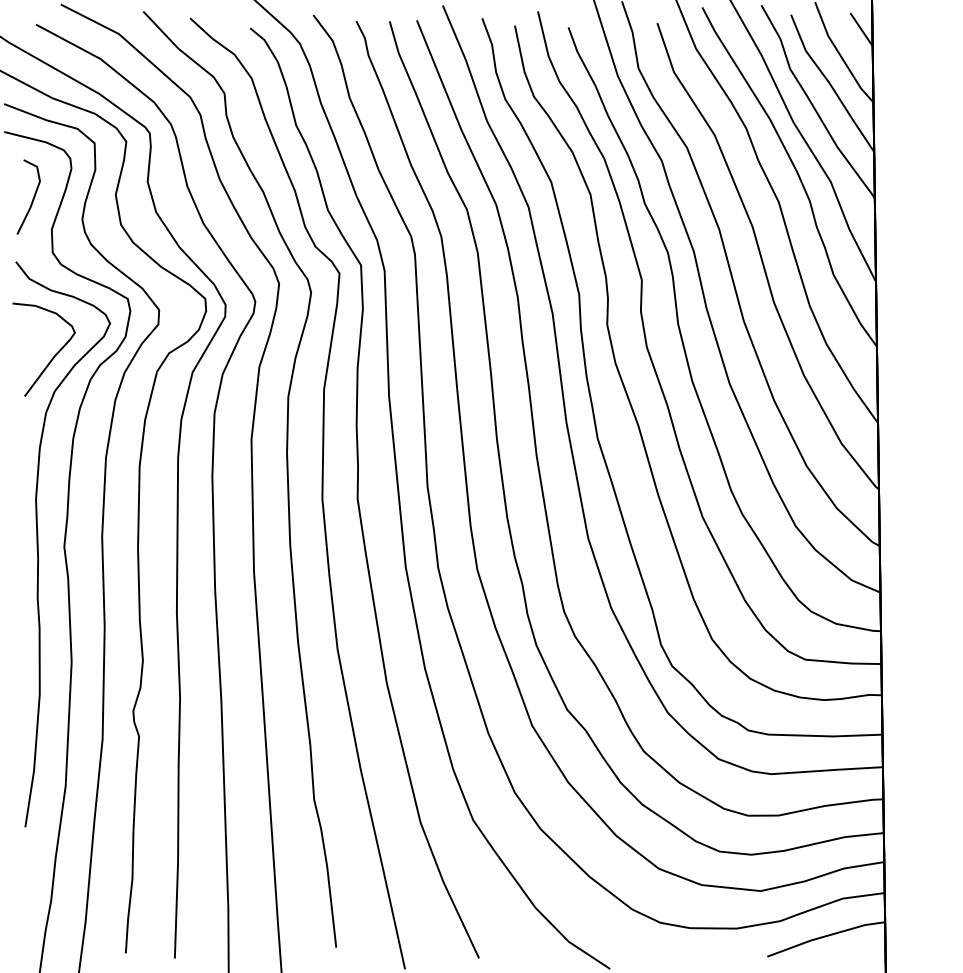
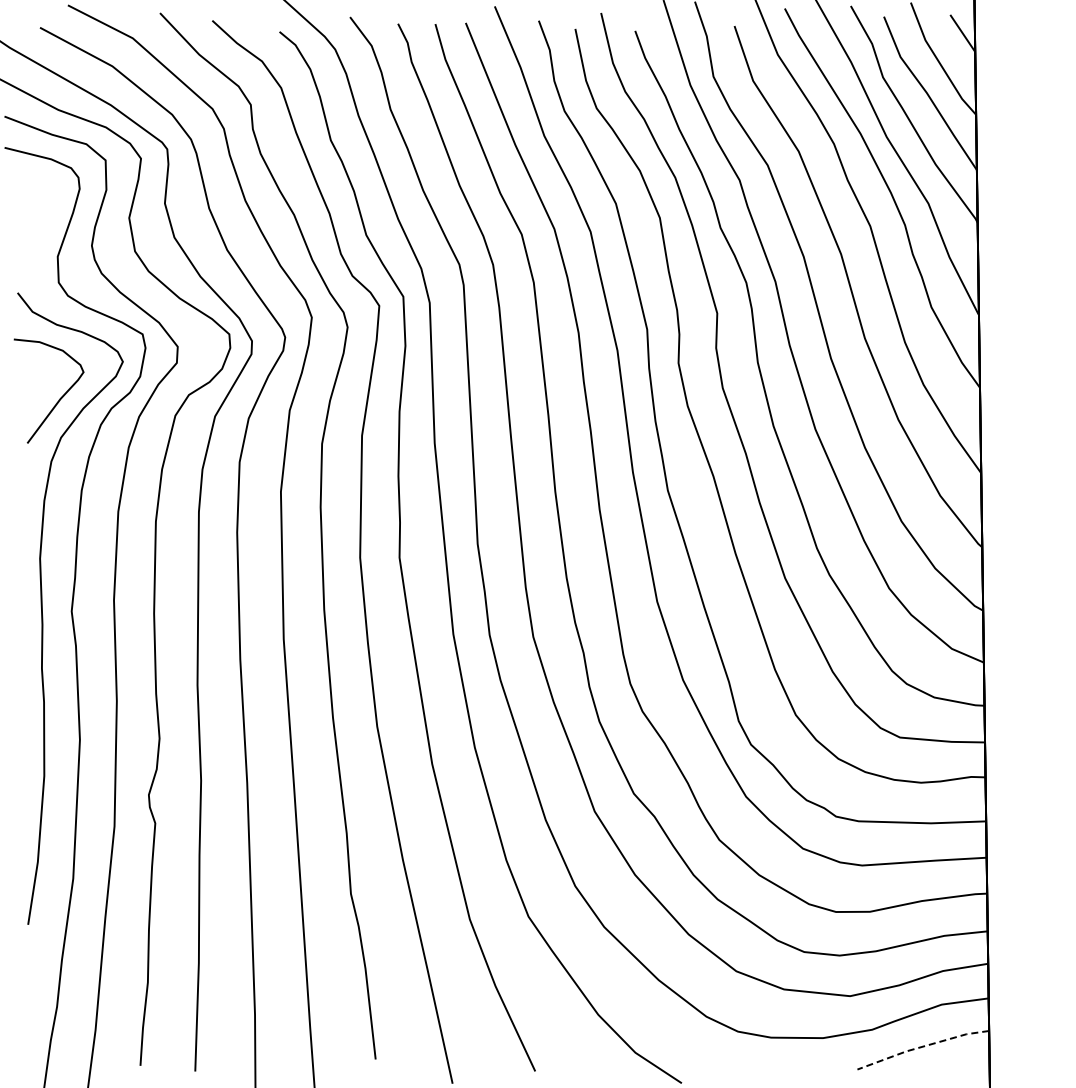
line: (32, 197) -> (36, 221), removed
line: (824, 936) -> (921, 1047), solid -> dashed

